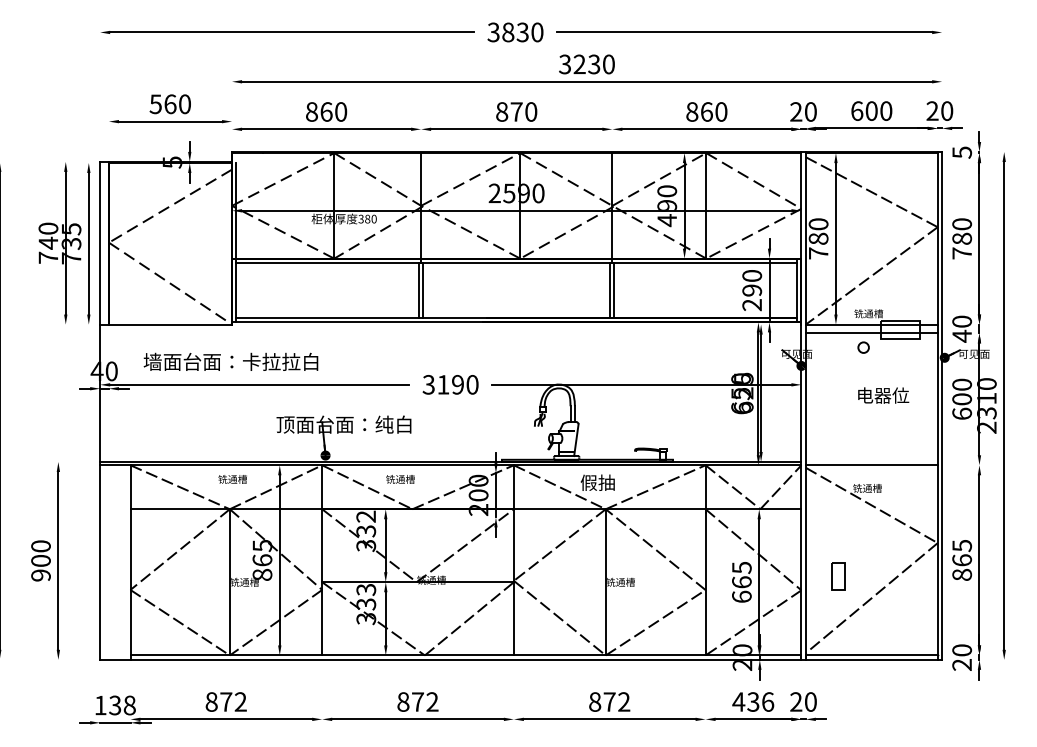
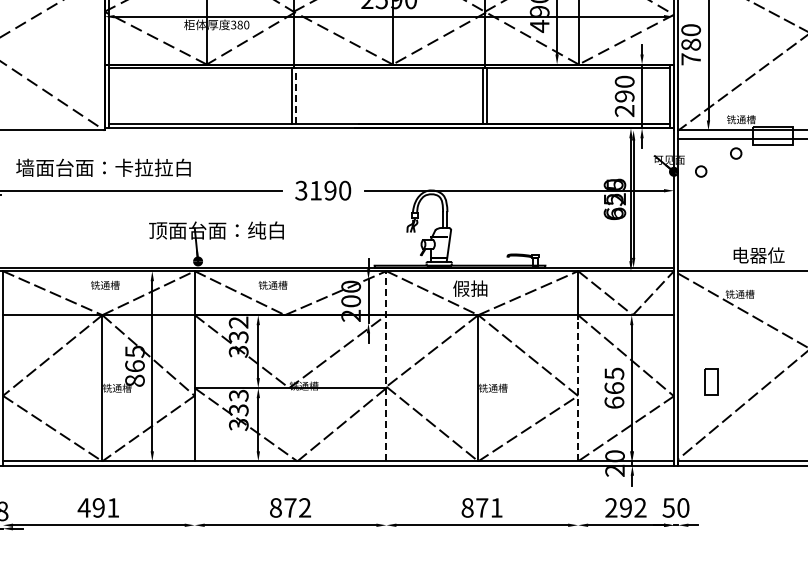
line: (423, 290) -> (296, 96), solid -> dashed
circle: (828, 365) -> (701, 171), added
text: (883, 395) -> (759, 255), moved
line: (513, 559) -> (386, 365), solid -> dashed
line: (705, 583) -> (578, 389), solid -> dashed
text: (225, 701) -> (98, 507), 872 -> 491
text: (624, 701) -> (497, 507), 872 -> 871
text: (753, 701) -> (626, 507), 436 -> 292
text: (796, 701) -> (669, 507), 20 -> 50

